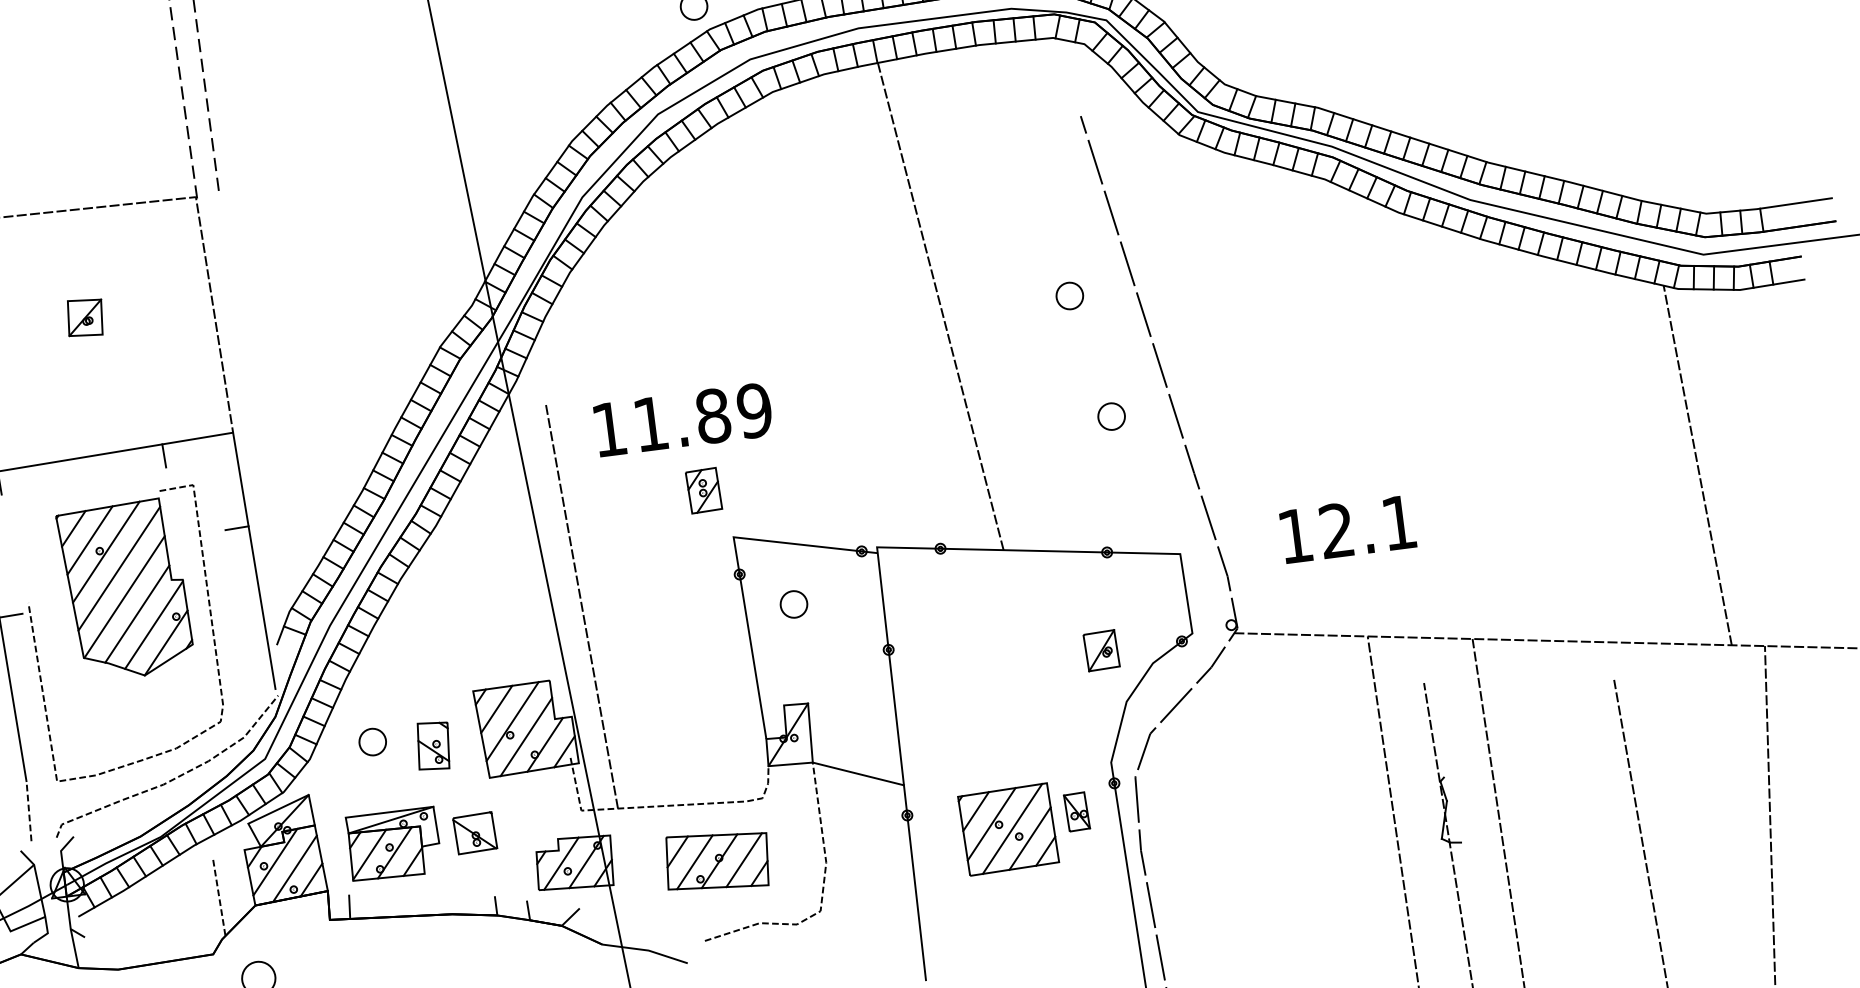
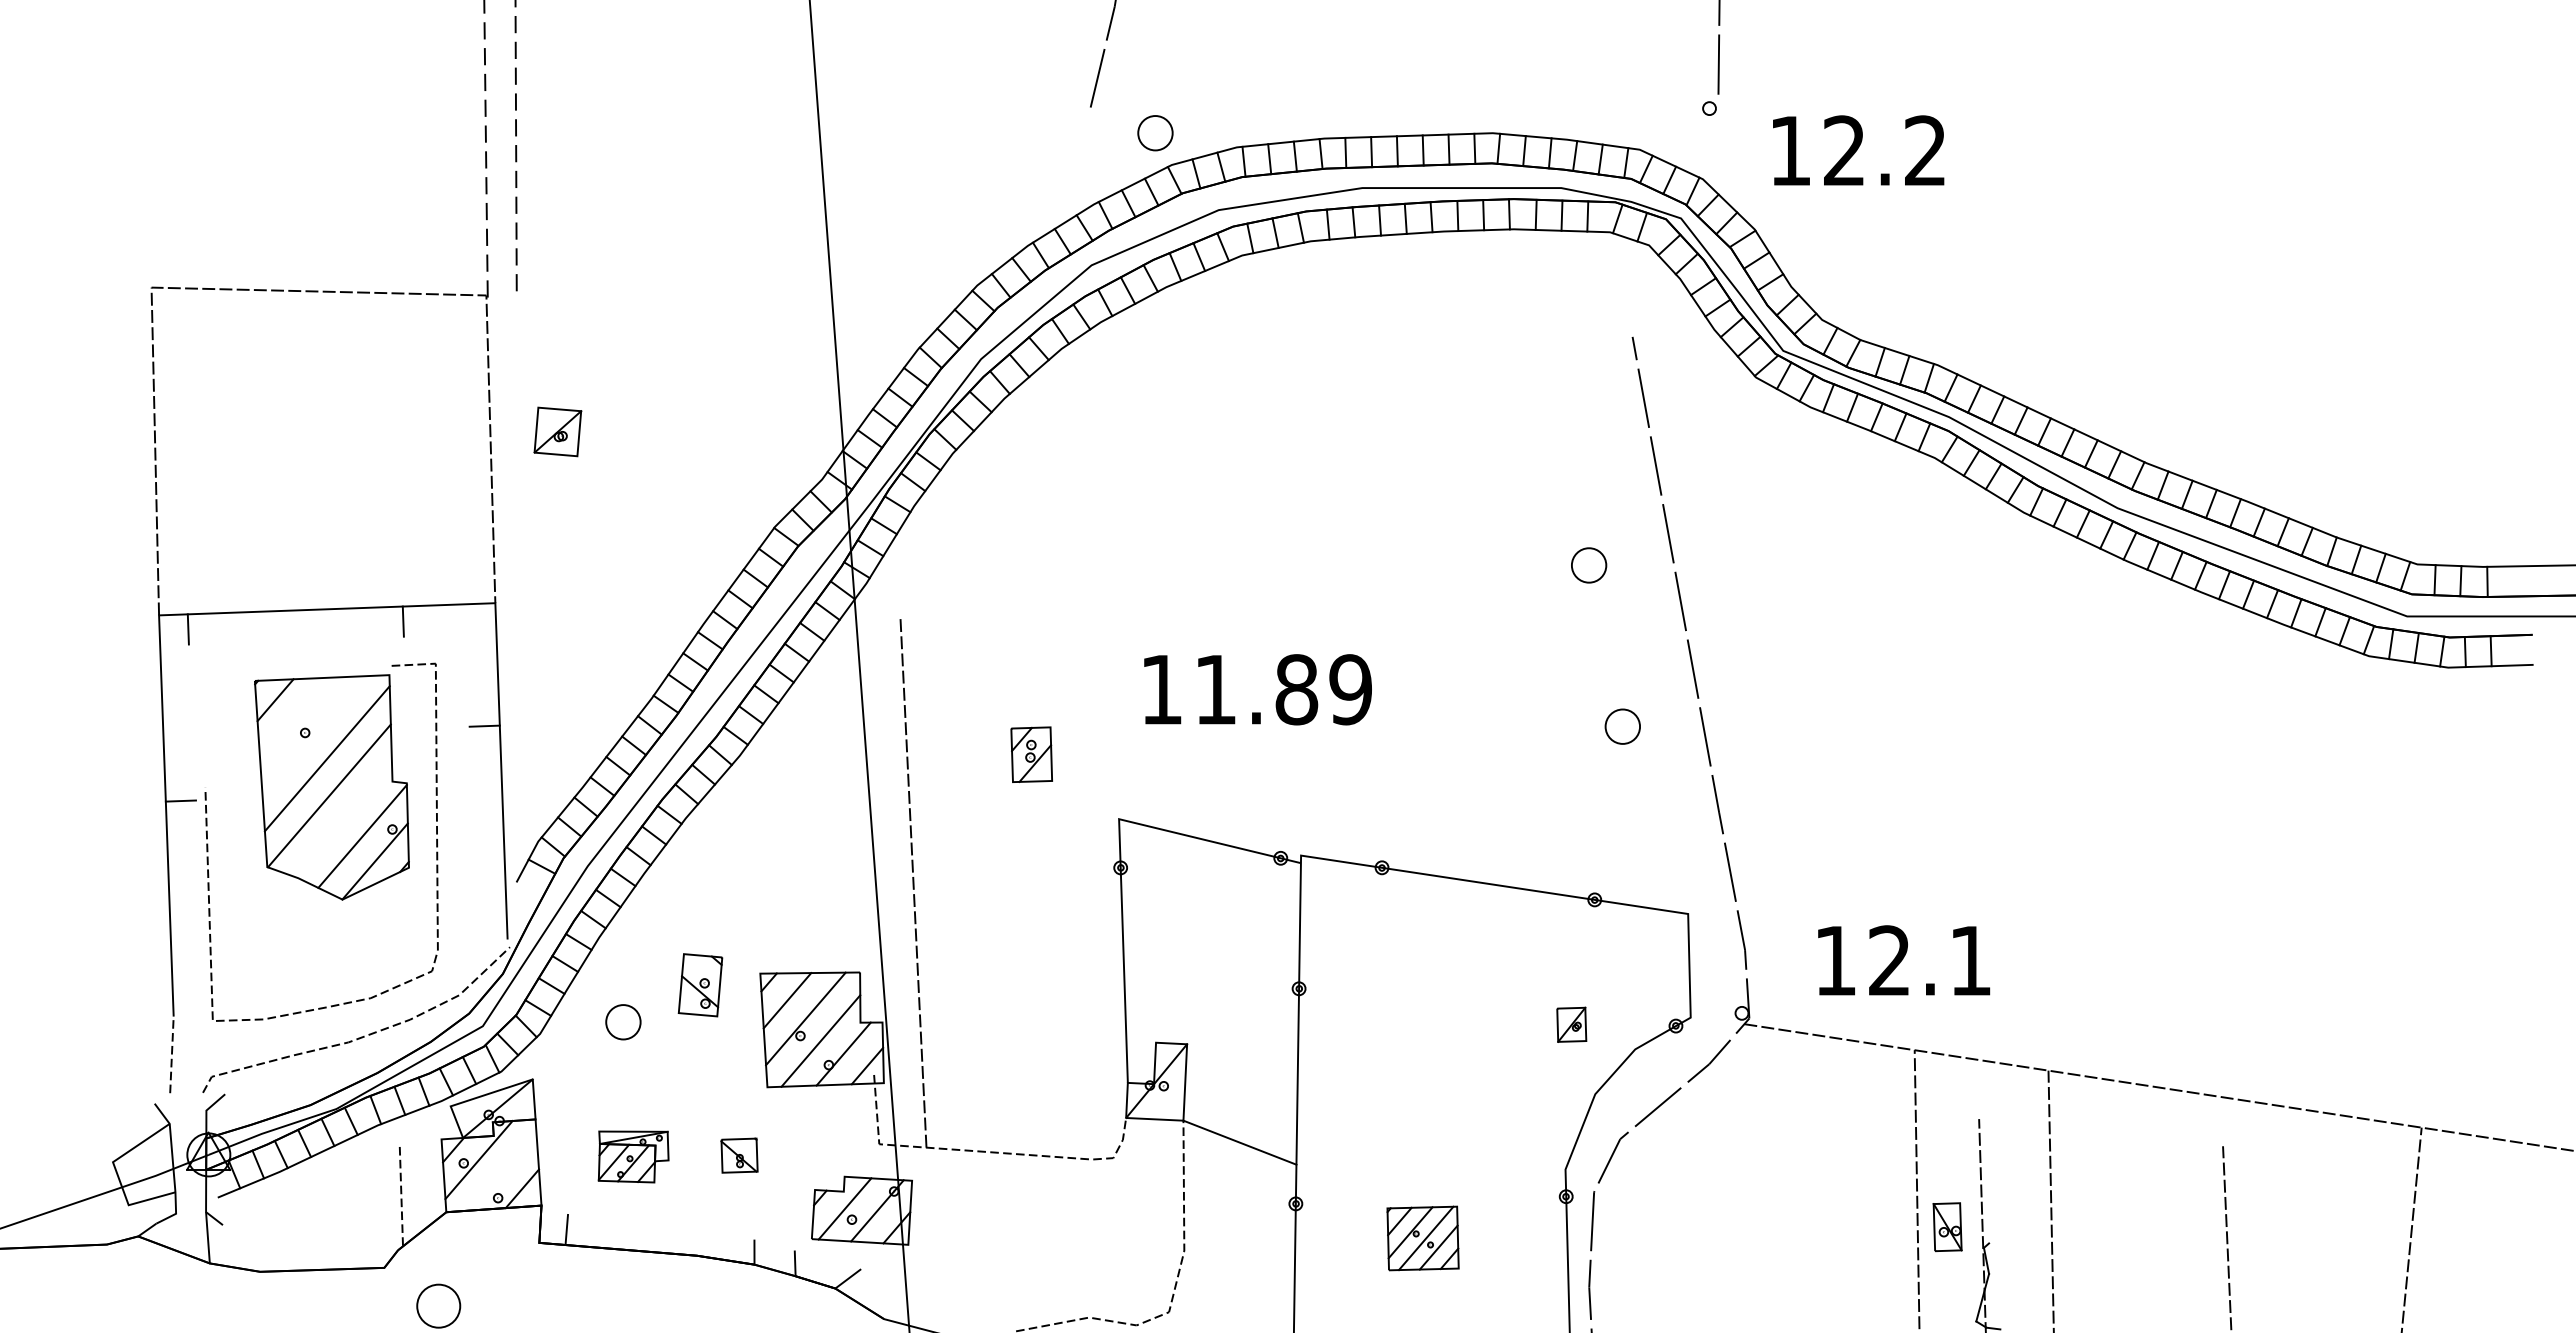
line: (940, 306) -> (1421, 557), removed
part: (84, 317) -> (557, 431), moved
text: (683, 419) -> (1257, 689), moved
line: (1697, 465) -> (2365, 885), removed
part: (703, 490) -> (1031, 754), moved
text: (1348, 529) -> (1904, 960), moved
line: (90, 540) -> (294, 717), removed
line: (106, 552) -> (313, 735), removed
part: (794, 604) -> (1185, 915), removed
line: (136, 613) -> (342, 819), removed
part: (1101, 650) -> (1571, 1024), size x0.7
part: (433, 746) -> (700, 985), moved
part: (1076, 812) -> (1947, 1227), moved
part: (1008, 829) -> (1422, 1238), size x0.6
part: (475, 833) -> (739, 1155), size x0.7
part: (393, 844) -> (633, 1156), size x0.6
part: (717, 861) -> (1045, 1231), removed
line: (294, 868) -> (502, 1171), removed

